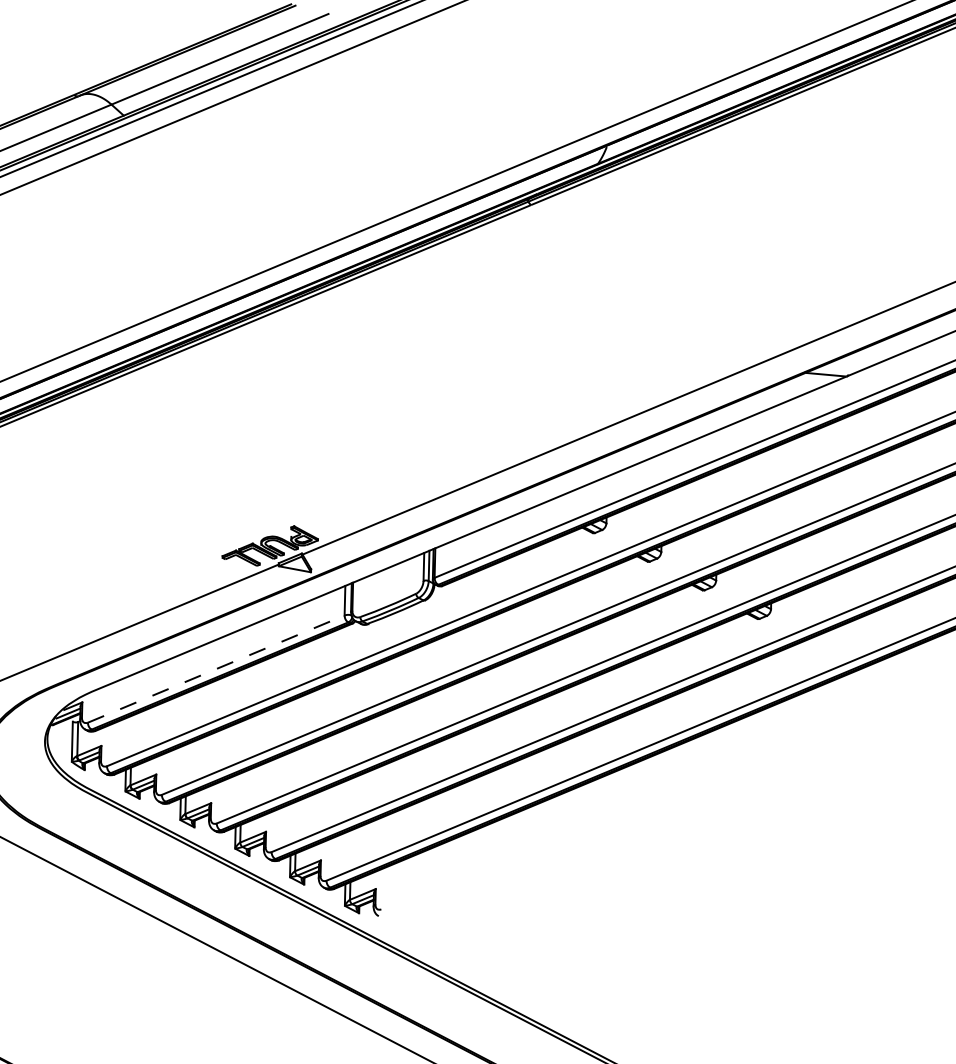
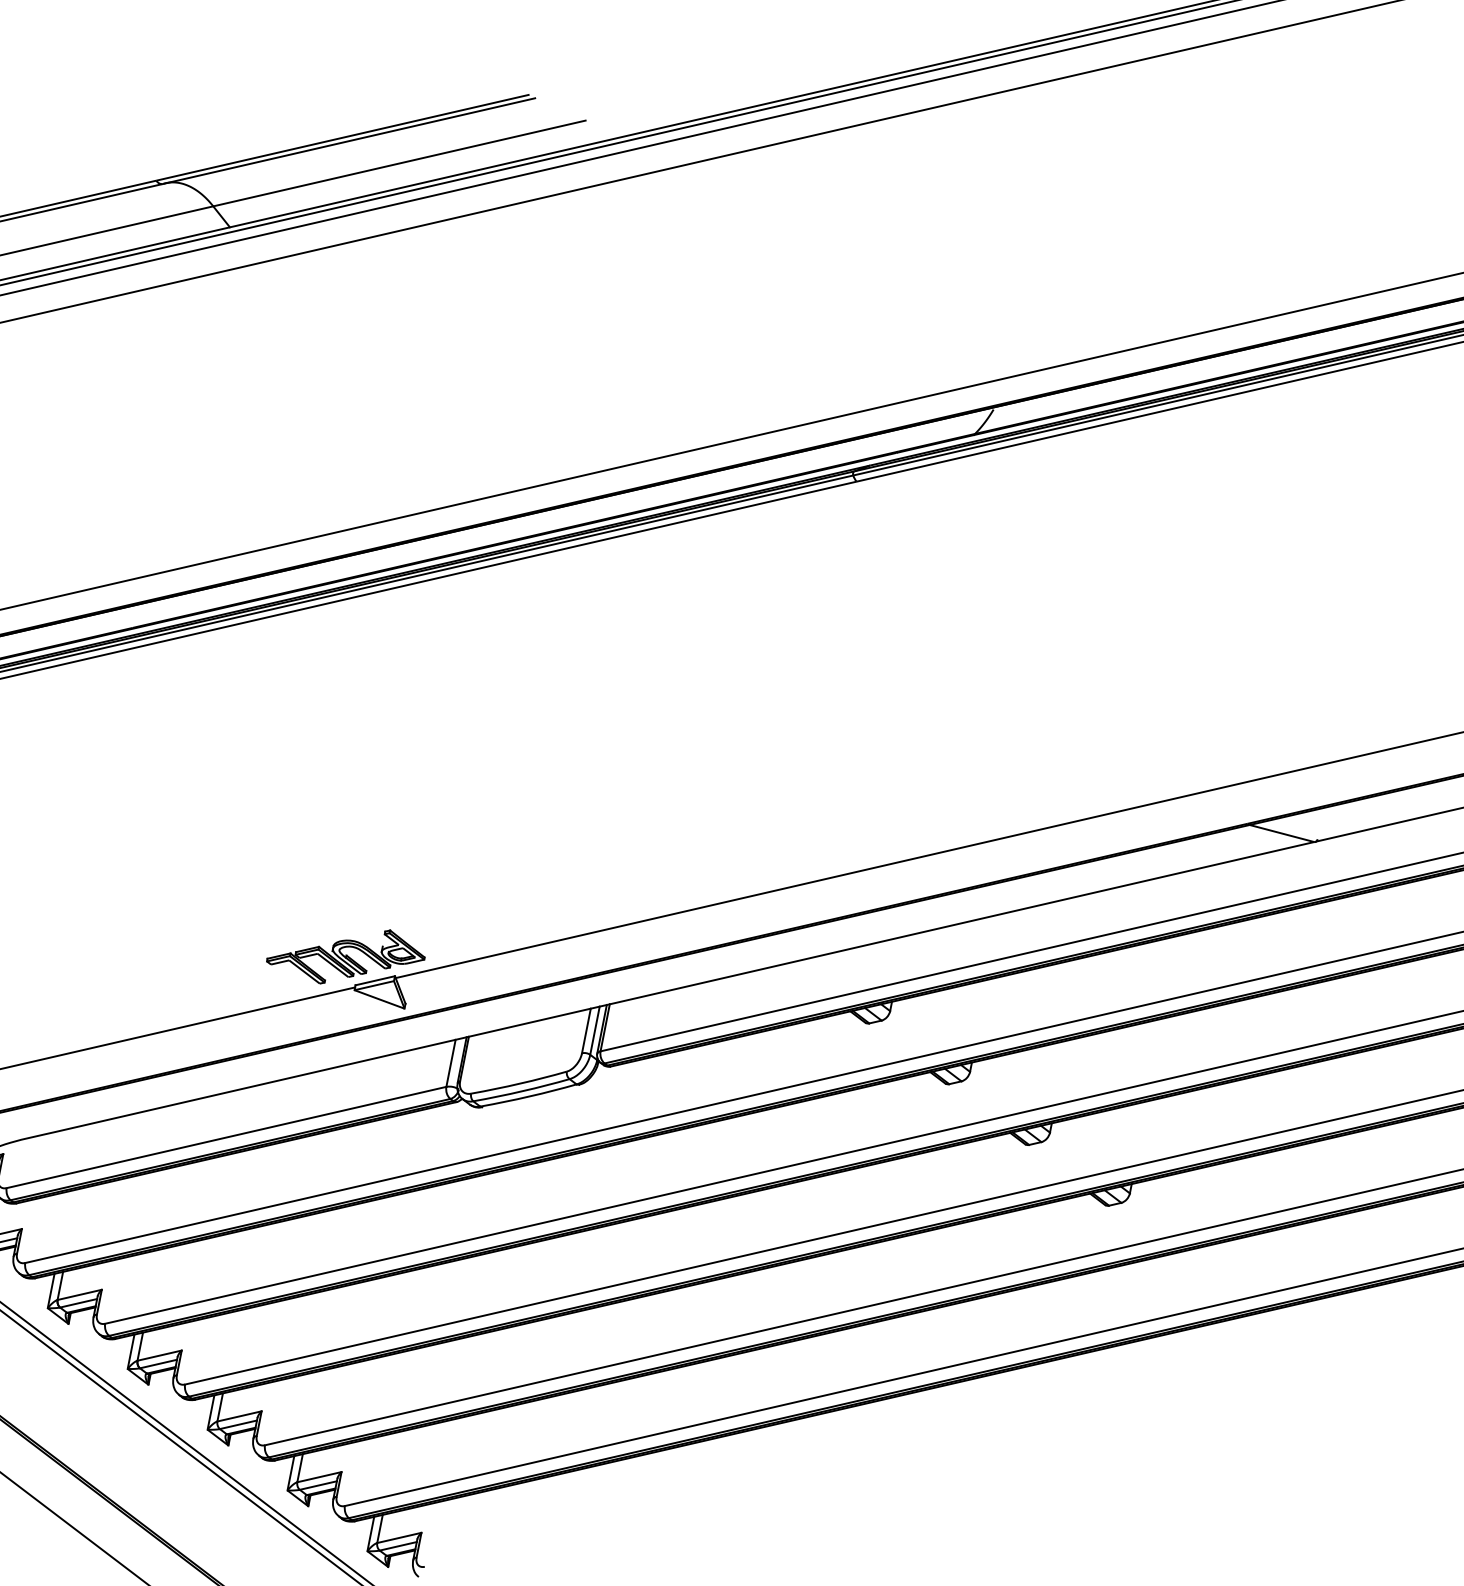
line: (216, 668) -> (227, 1136), dashed -> solid

